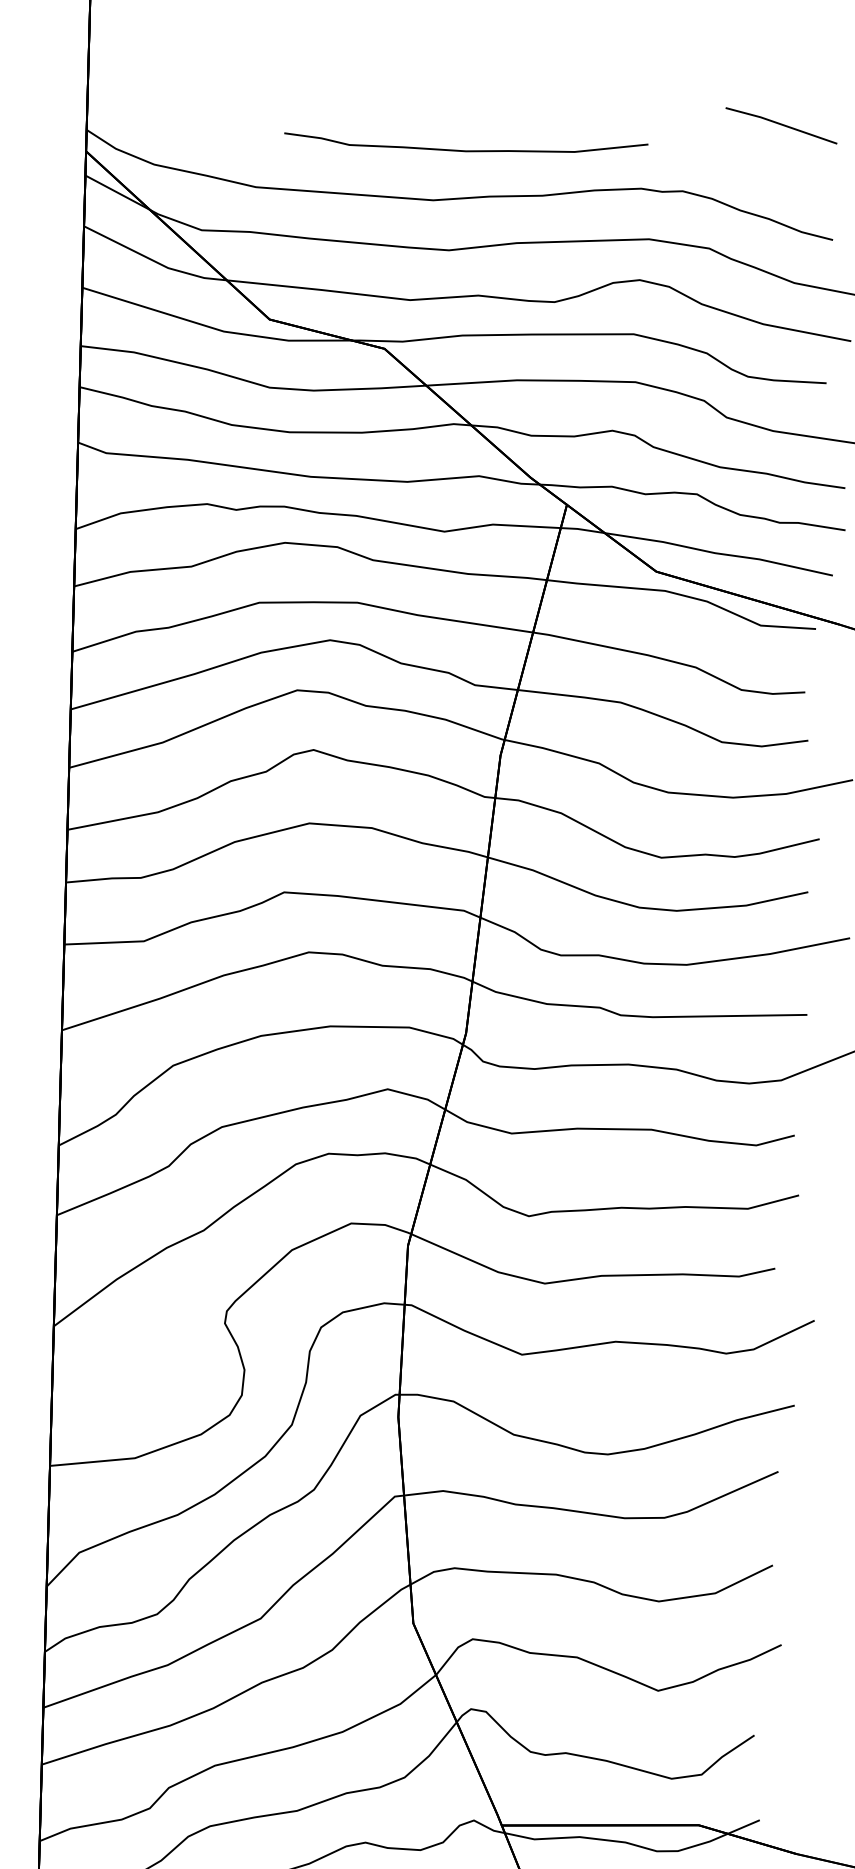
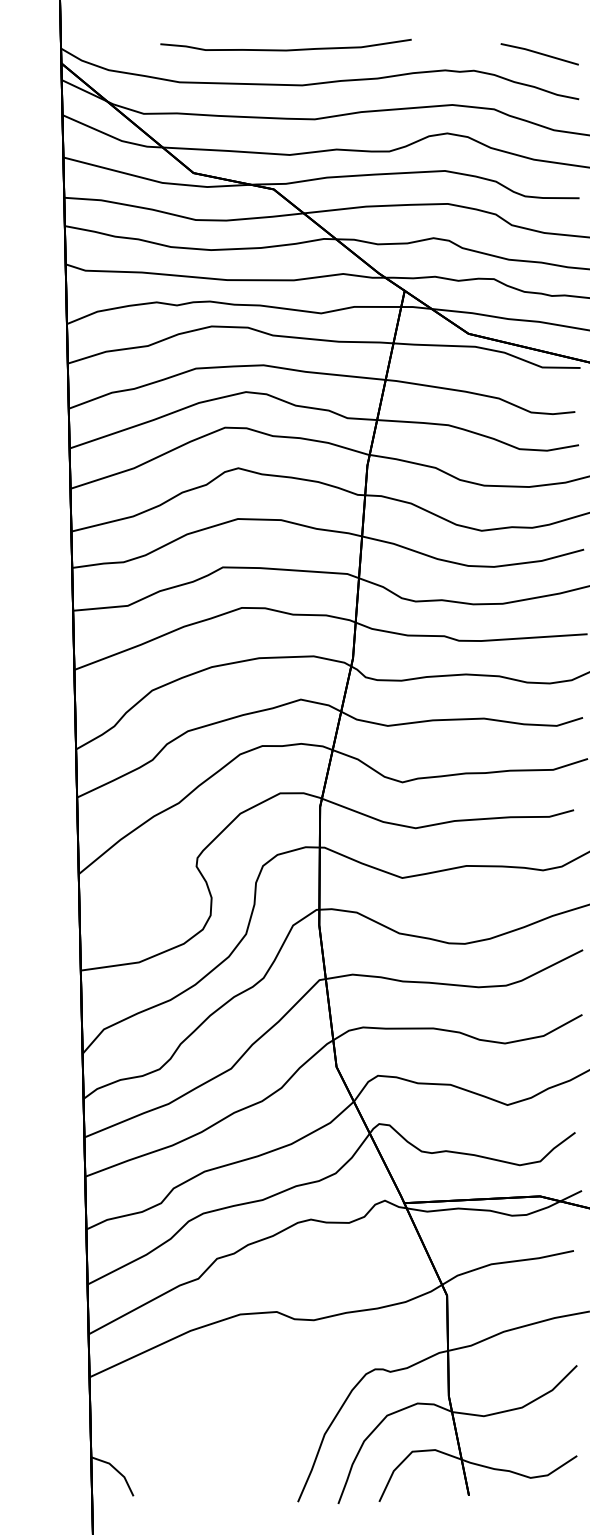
line: (781, 126) -> (539, 54), moved
curve: (465, 149) -> (285, 49), moved

